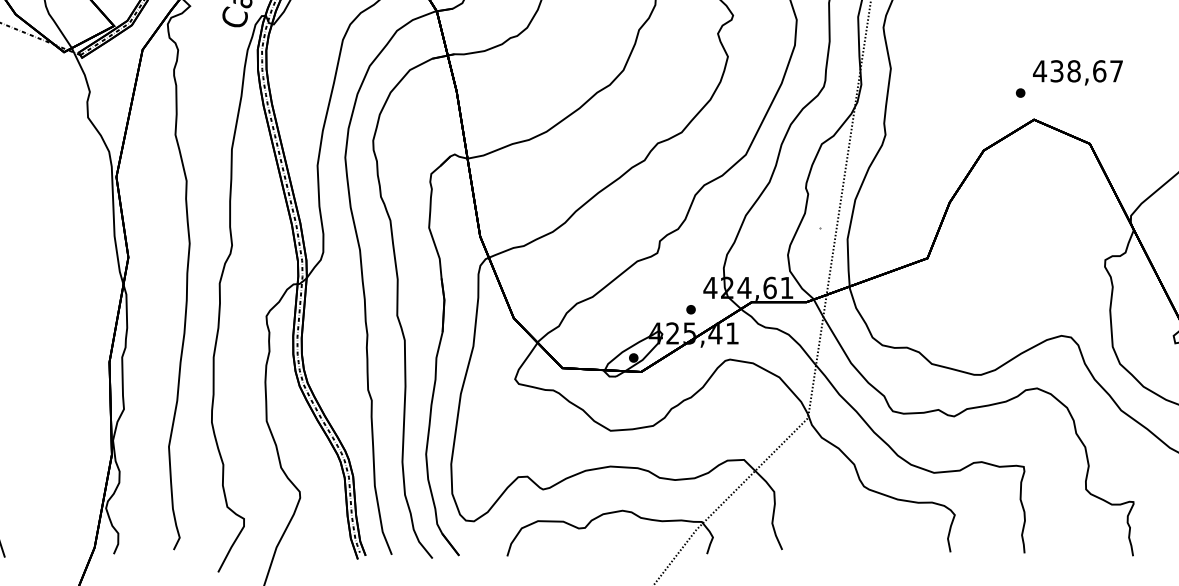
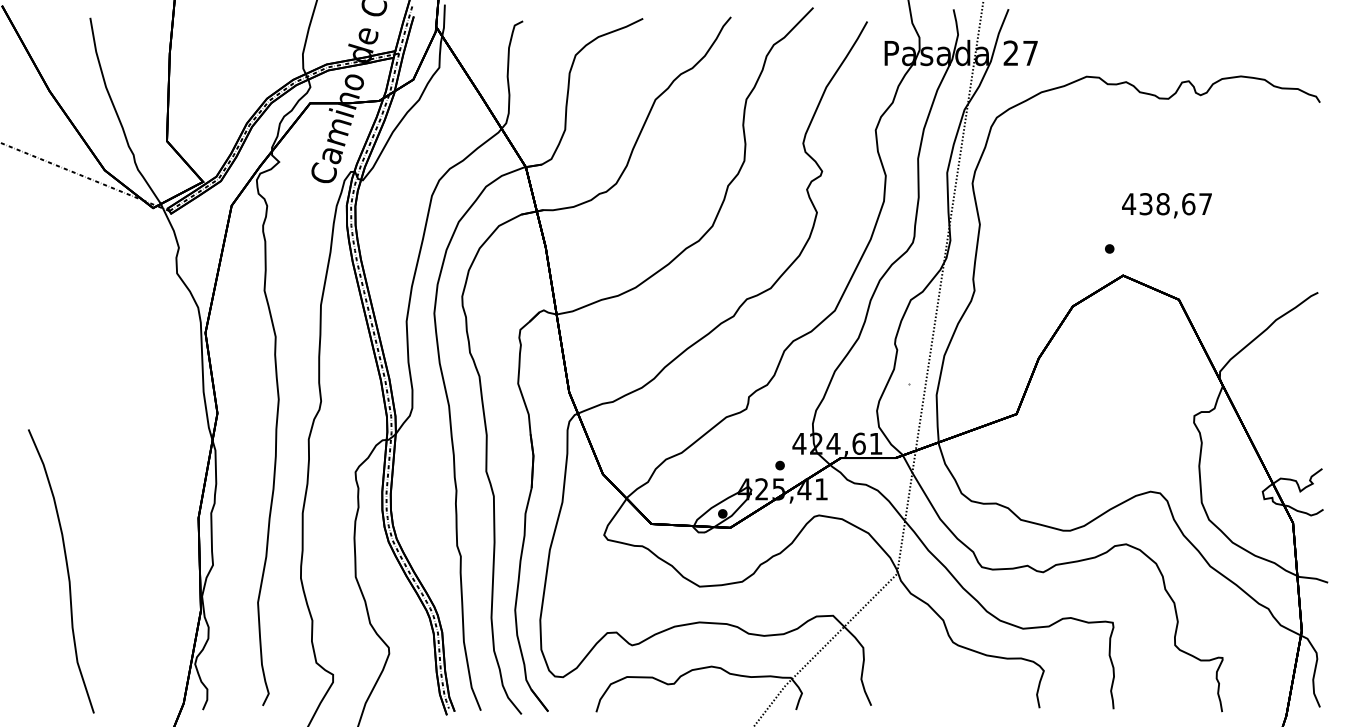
text: (1077, 72) -> (1166, 205), moved

